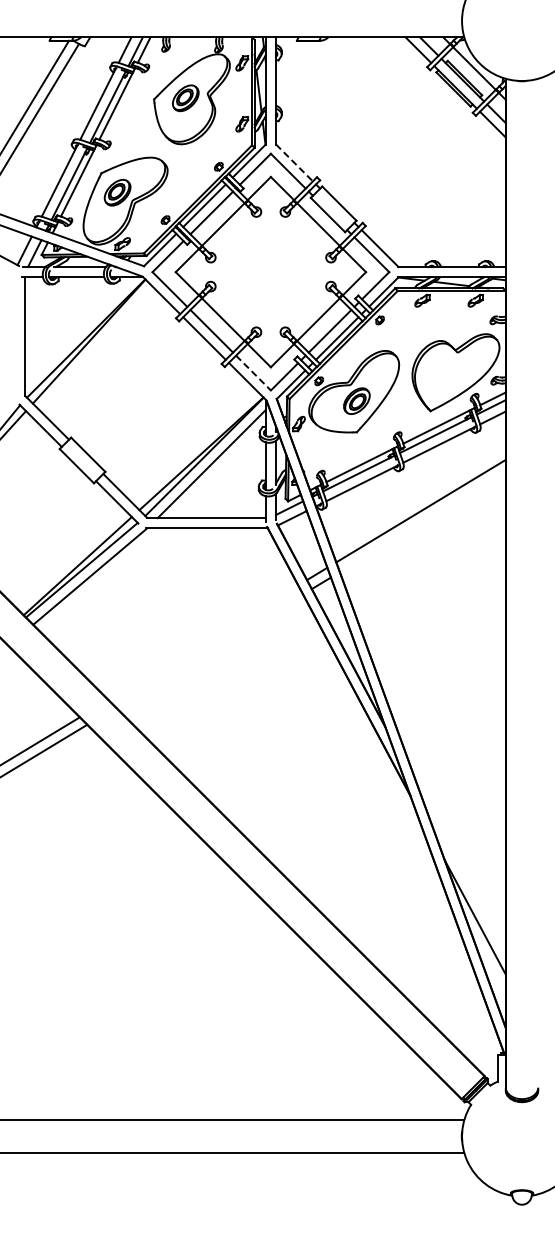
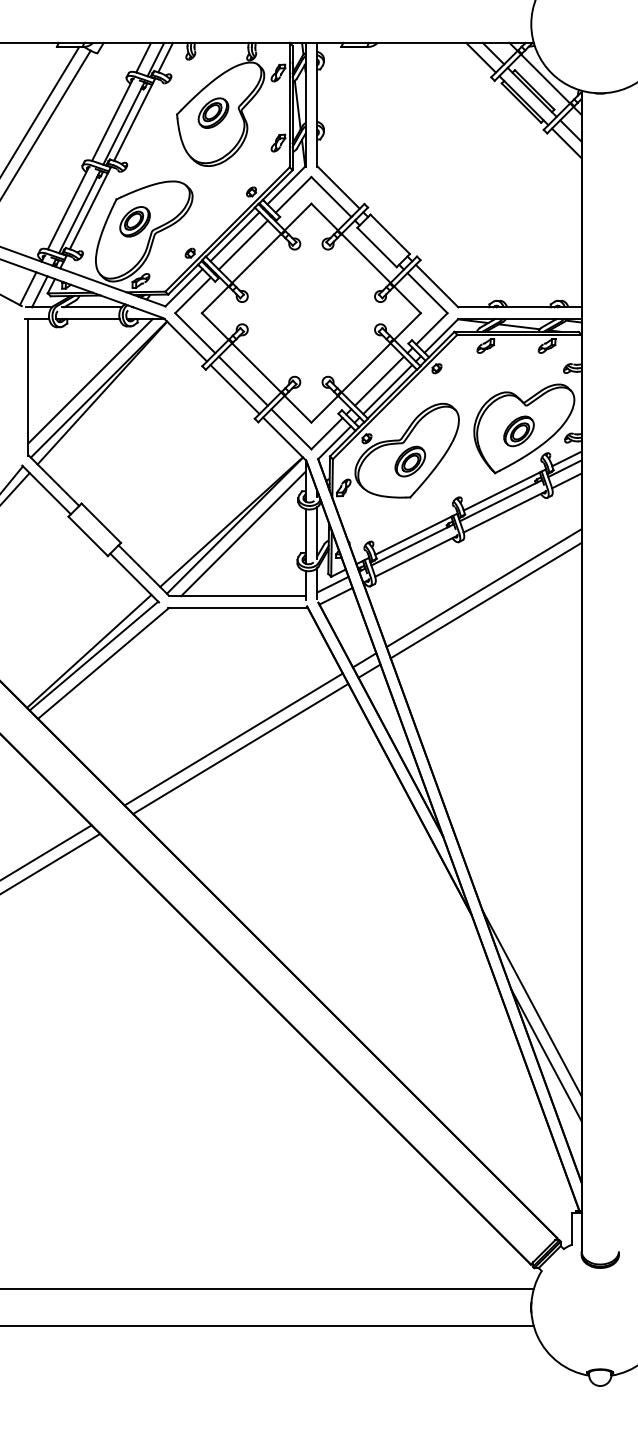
line: (294, 163) -> (338, 188), dashed -> solid
line: (78, 331) -> (90, 381), added
line: (253, 373) -> (291, 429), dashed -> solid
part: (451, 374) -> (519, 430), added
line: (422, 521) -> (485, 600), added
line: (203, 642) -> (233, 739), added
line: (209, 650) -> (240, 748), added
line: (462, 871) -> (531, 1002), added

